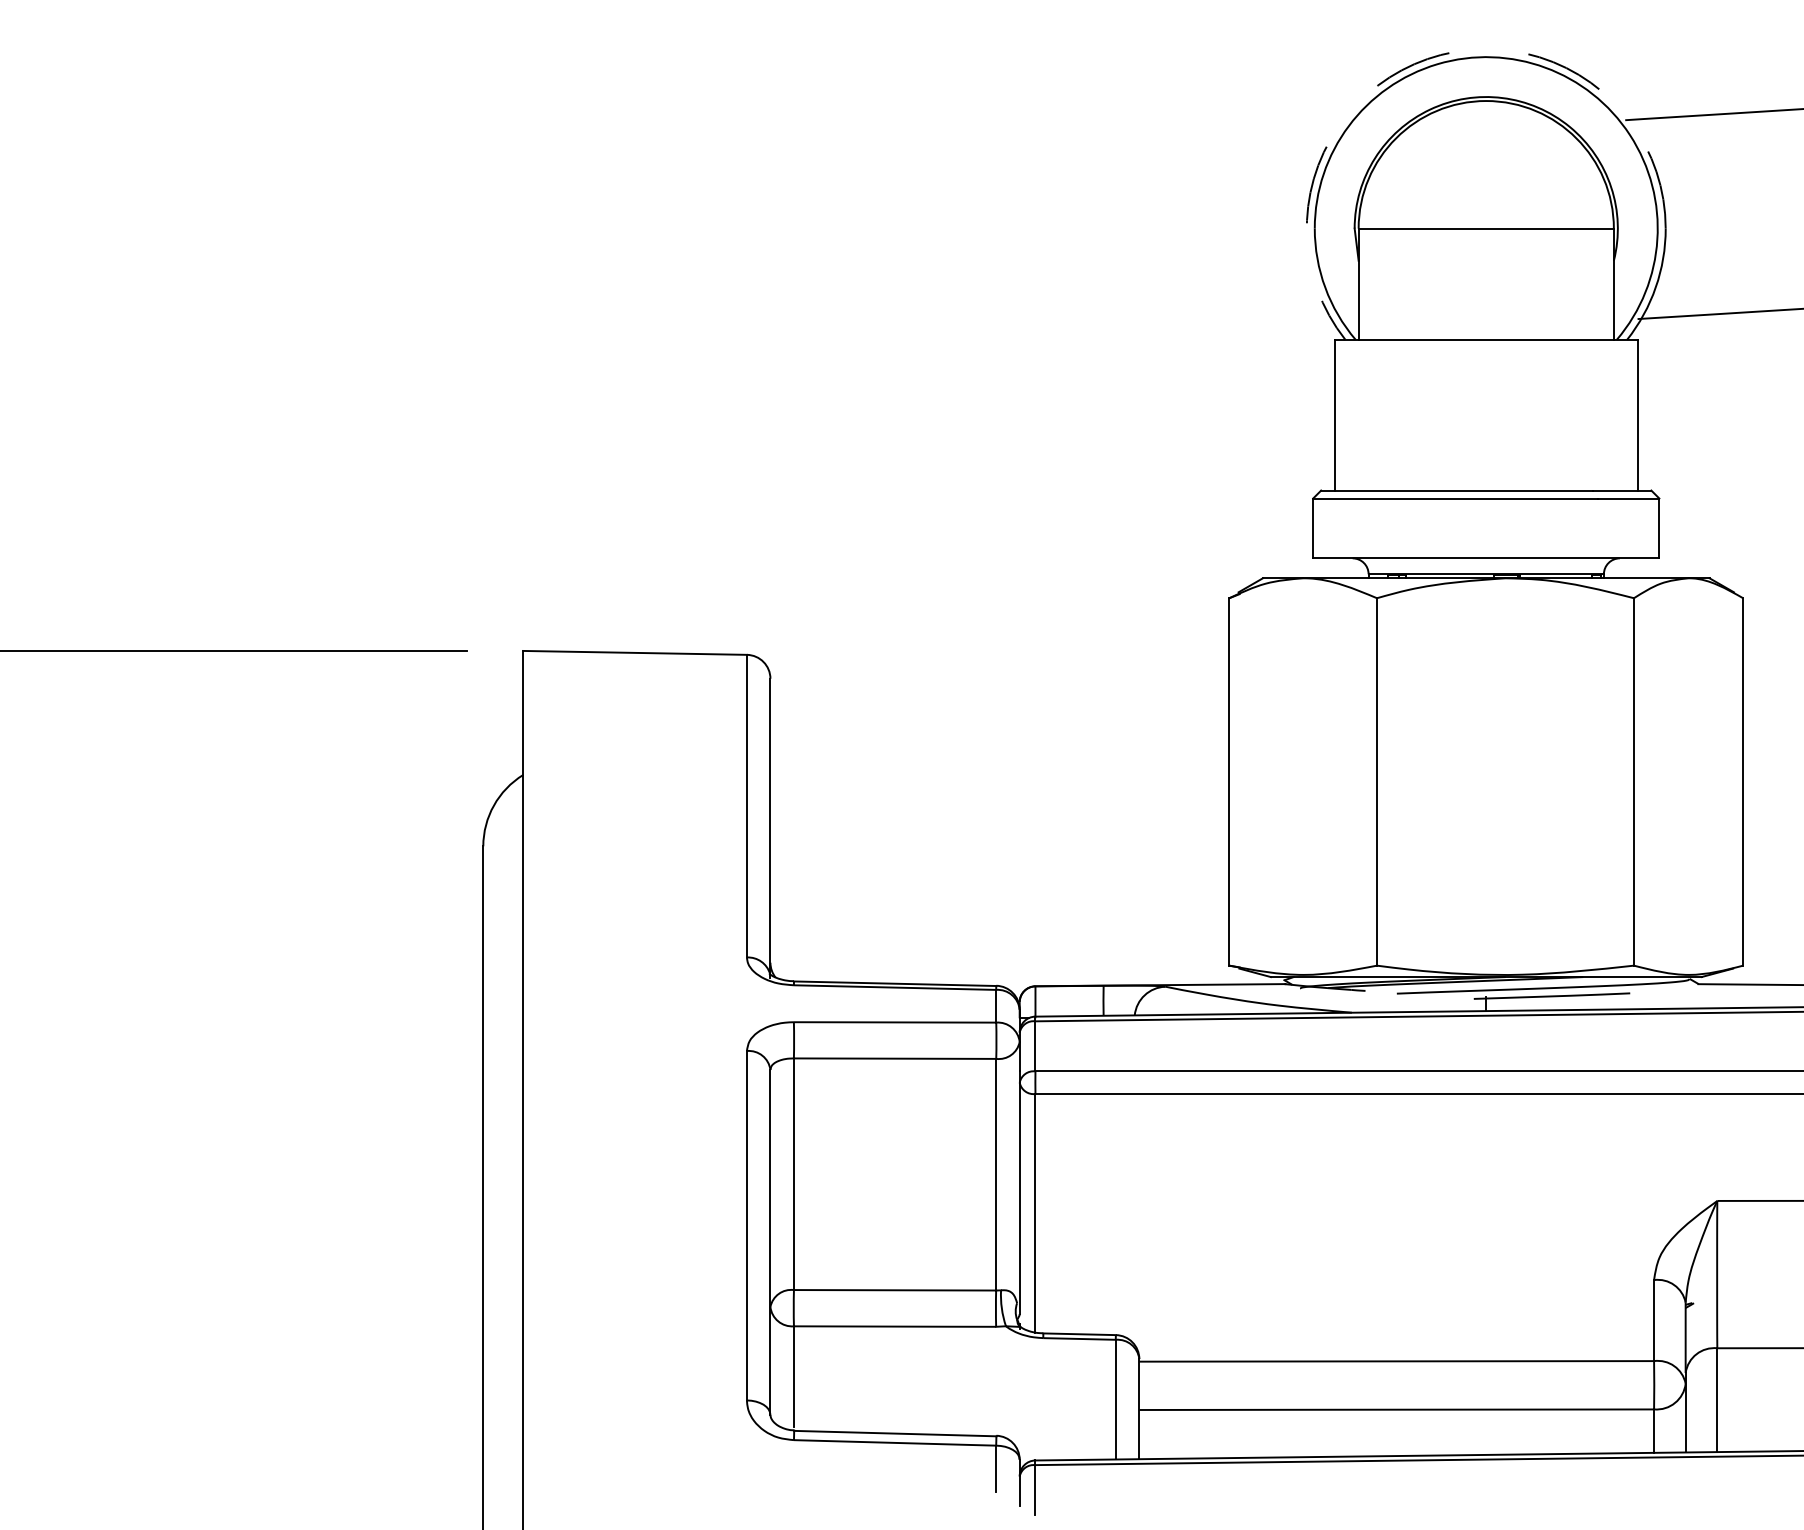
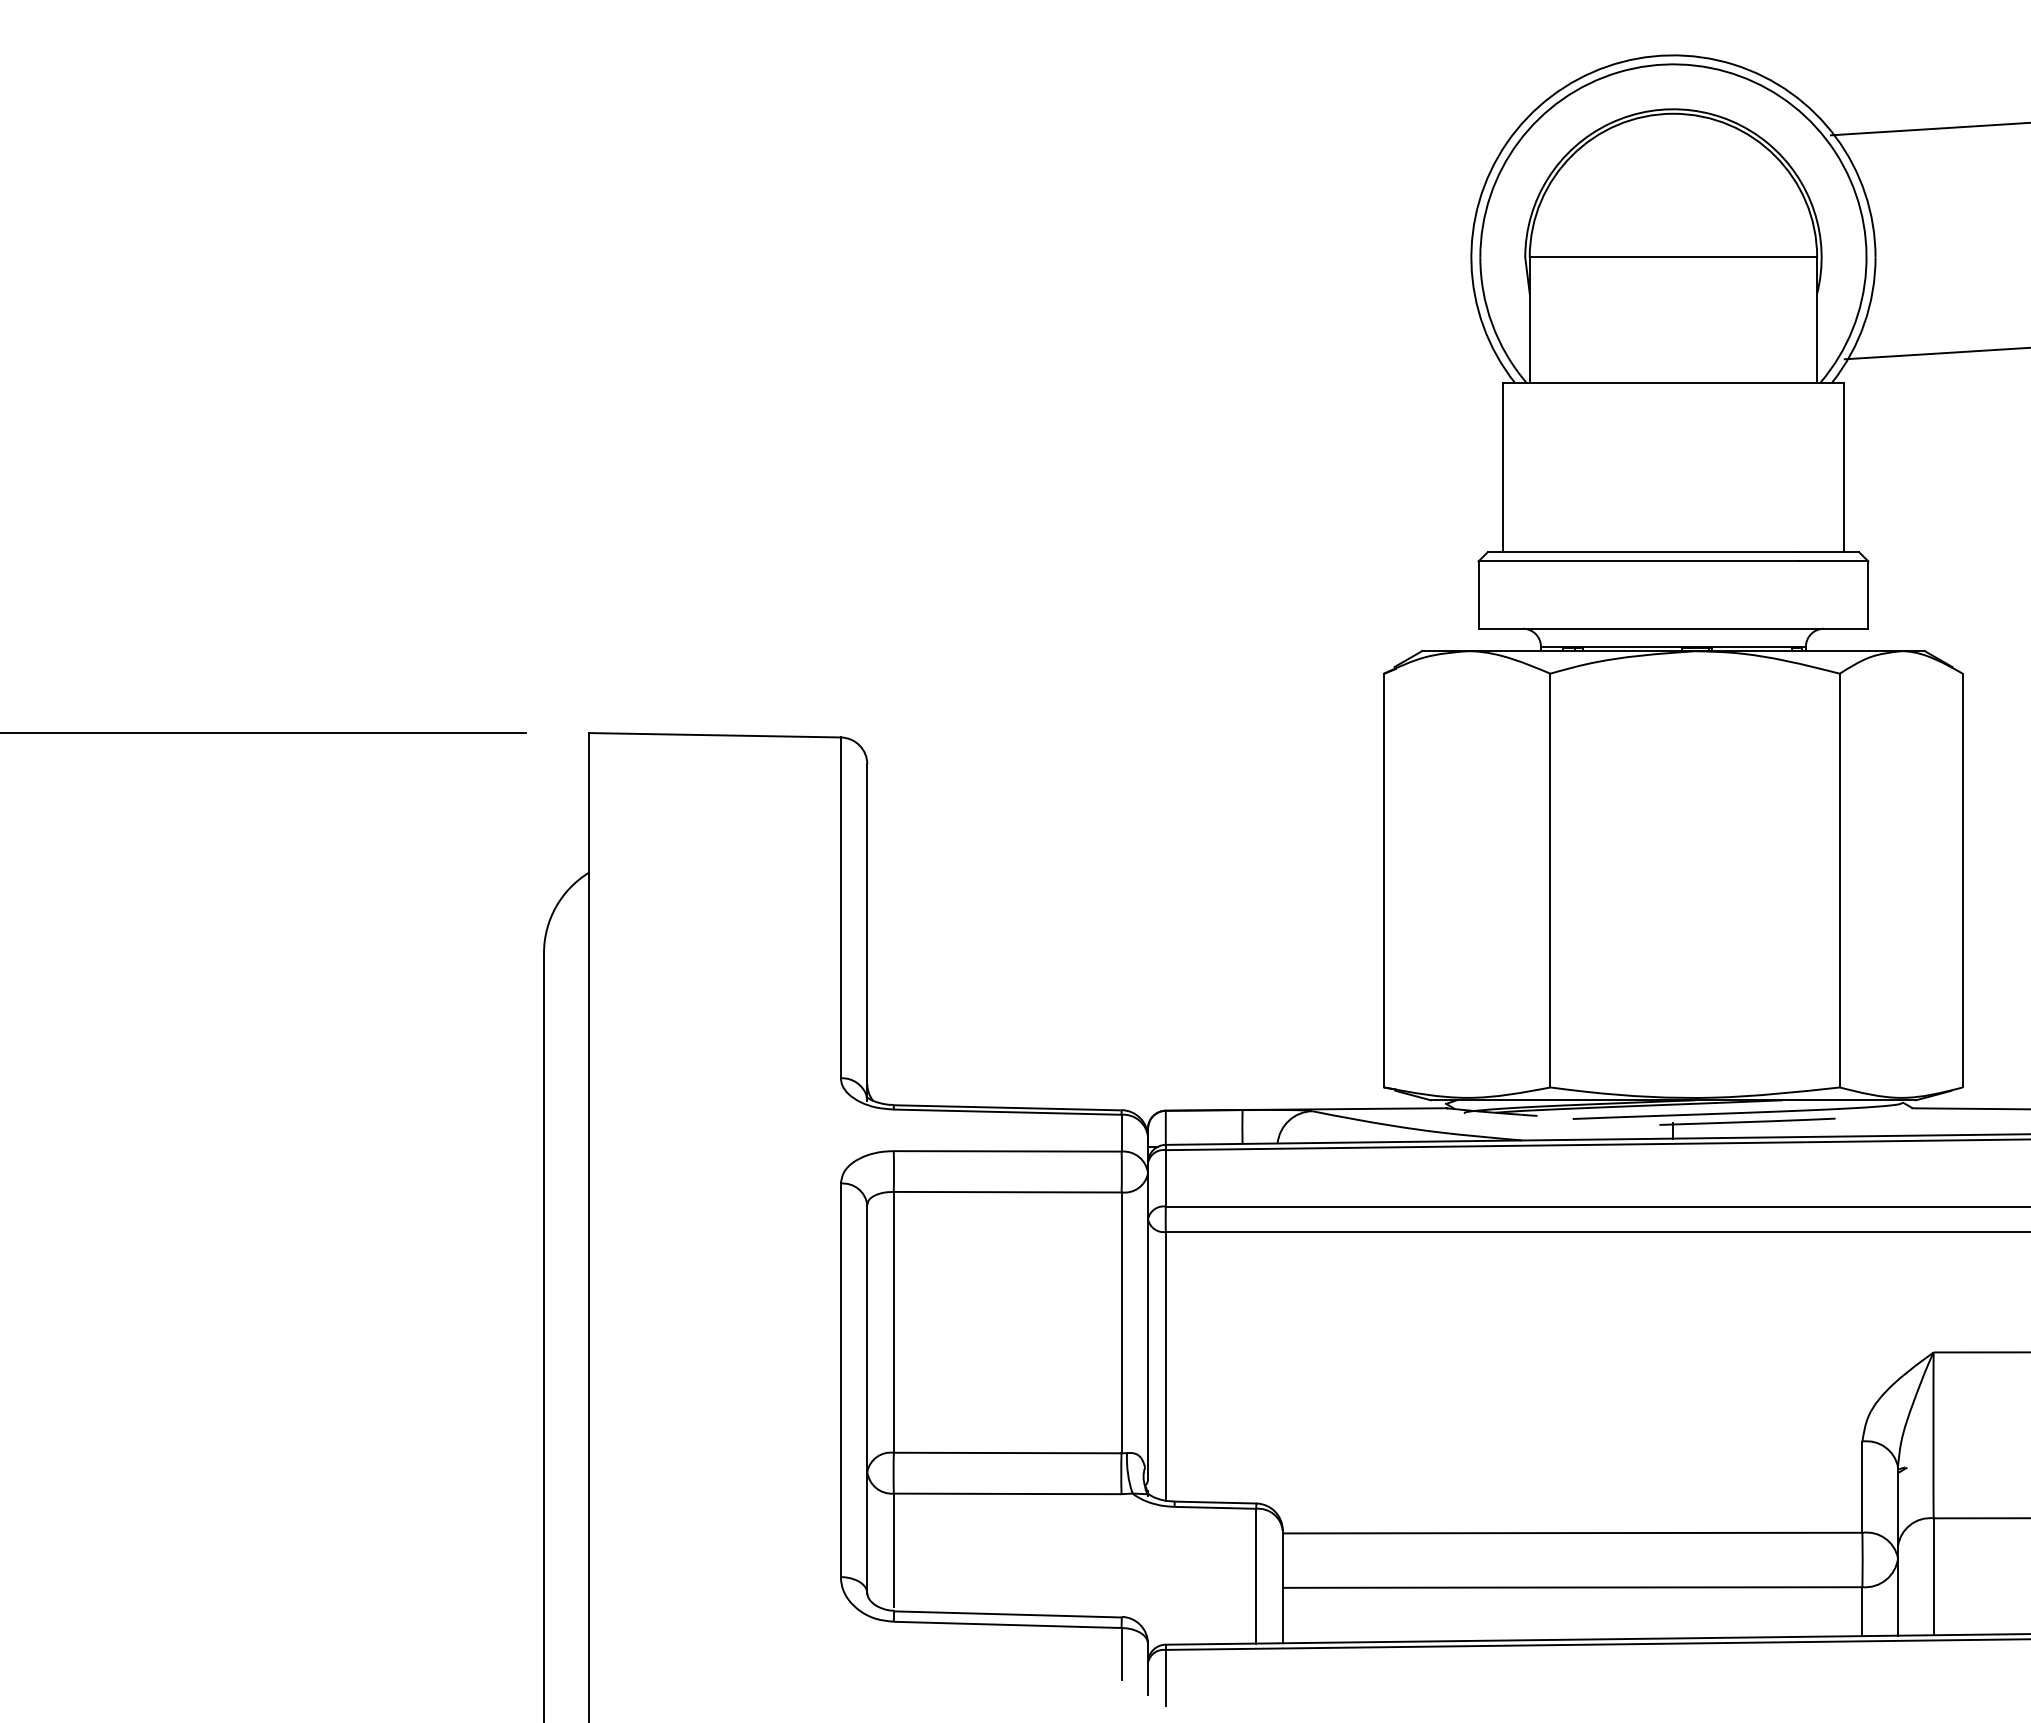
arc: (1427, 59) -> (1607, 66), dashed -> solid

